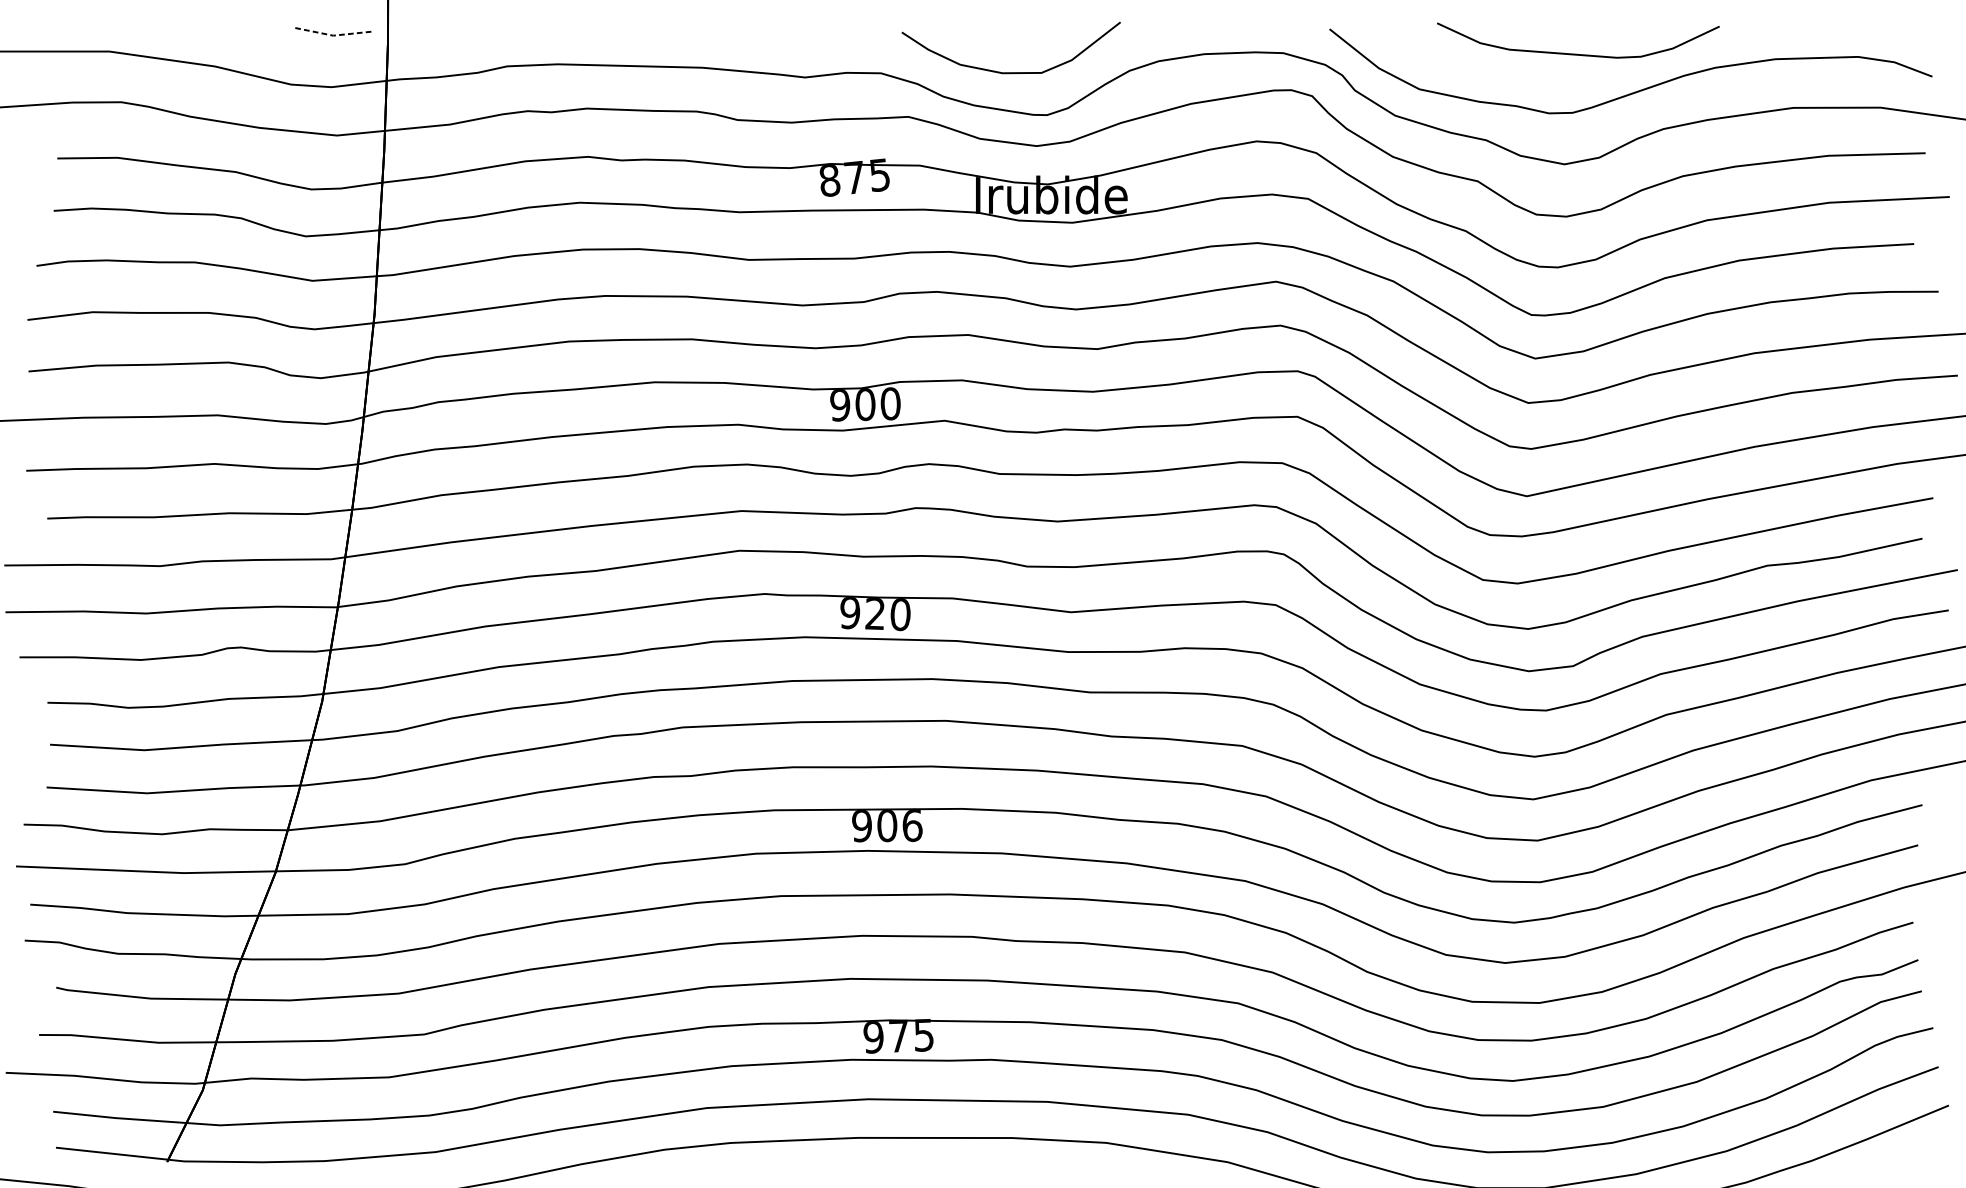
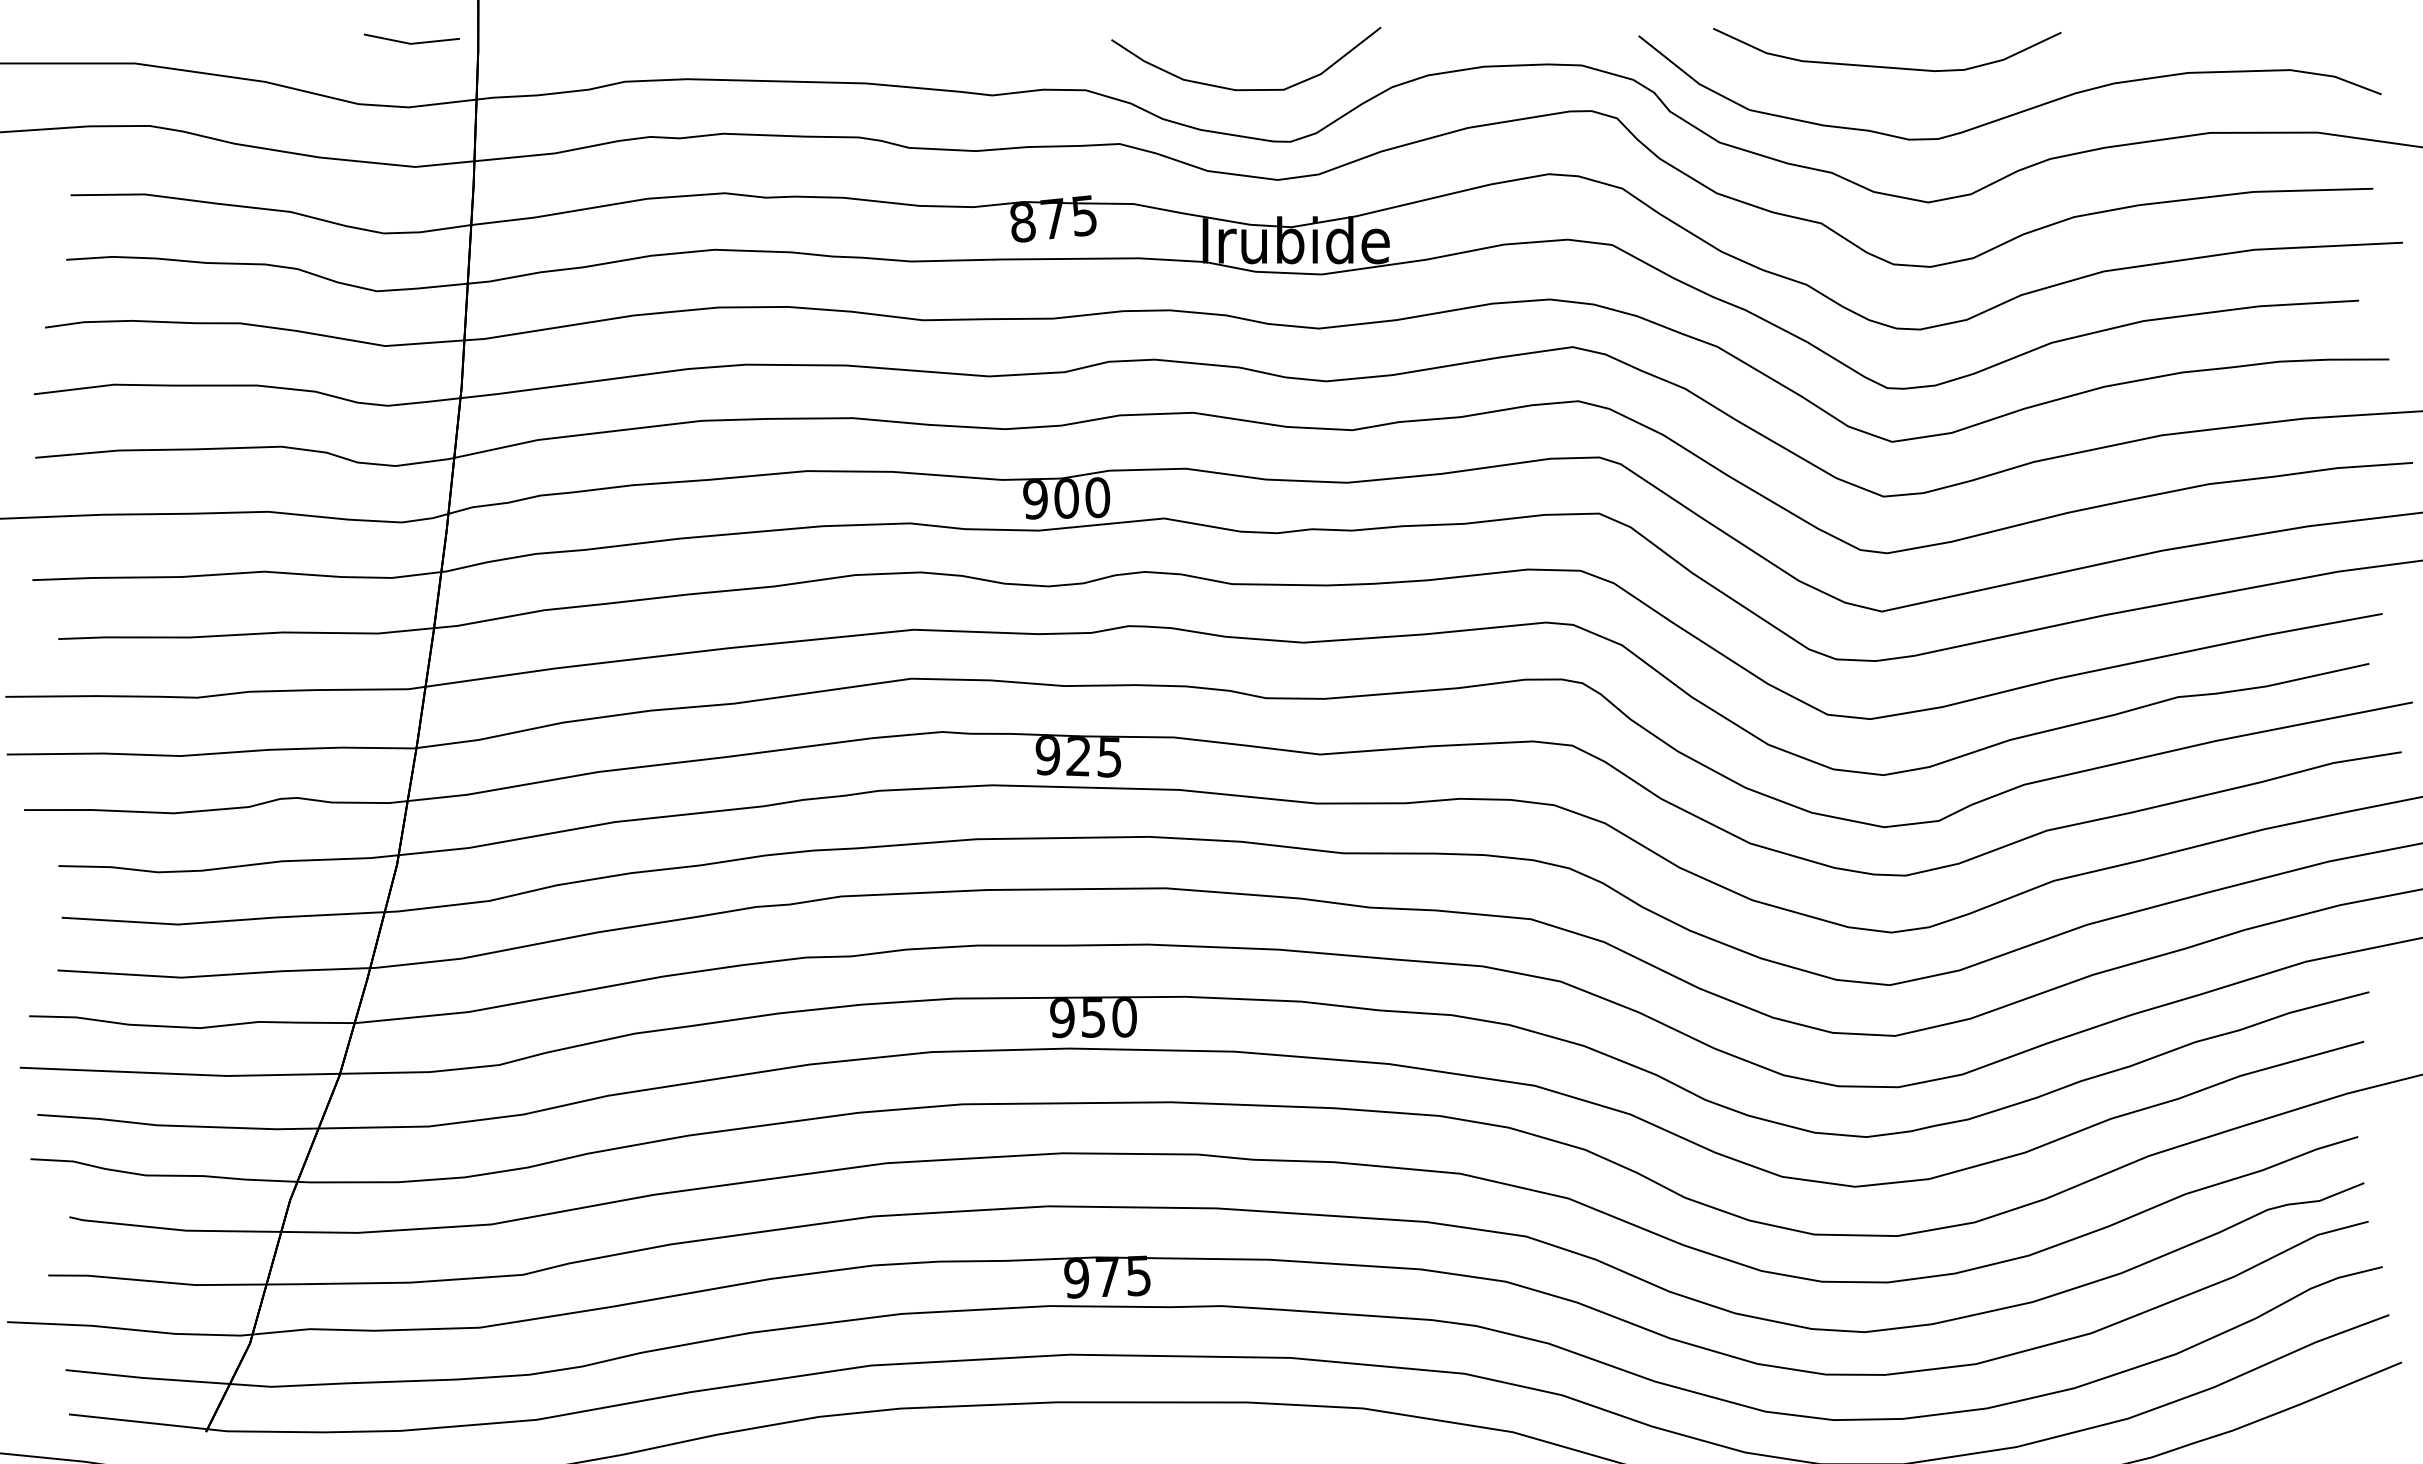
line: (333, 35) -> (411, 43), dashed -> solid
curve: (1578, 54) -> (1887, 66), moved
text: (900, 614) -> (1109, 757), 920 -> 925
text: (900, 825) -> (1109, 1017), 906 -> 950

